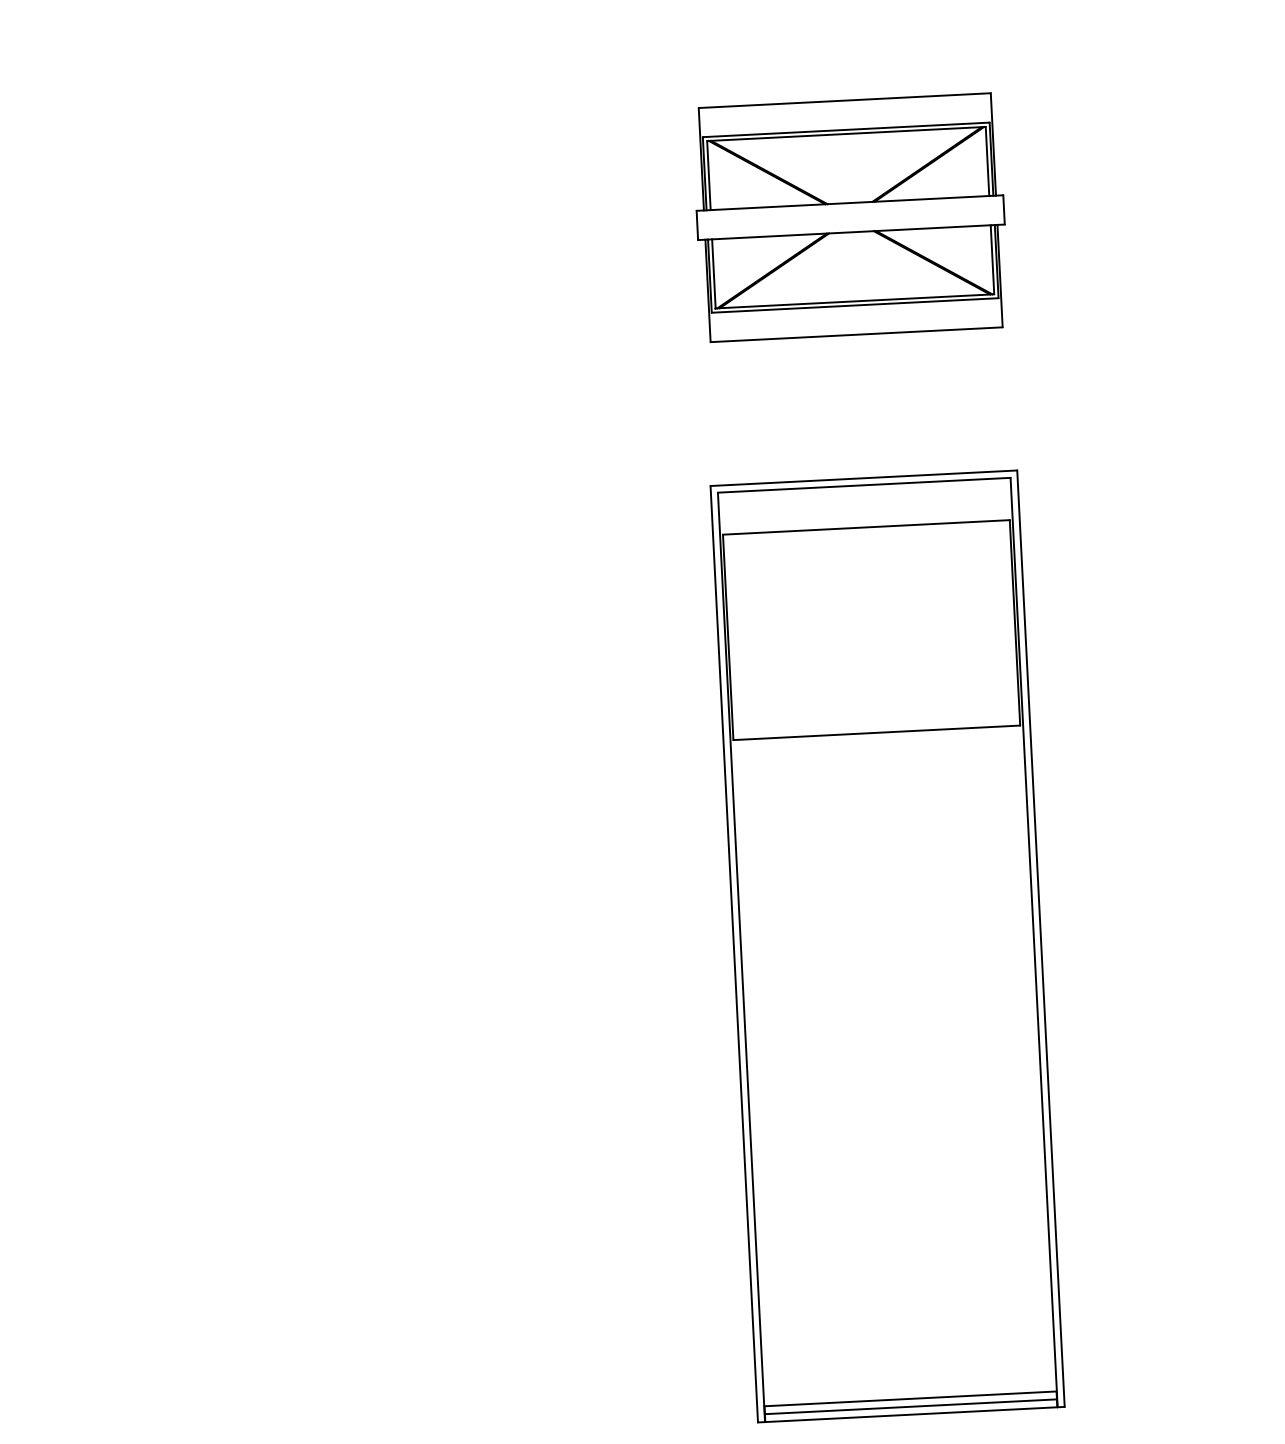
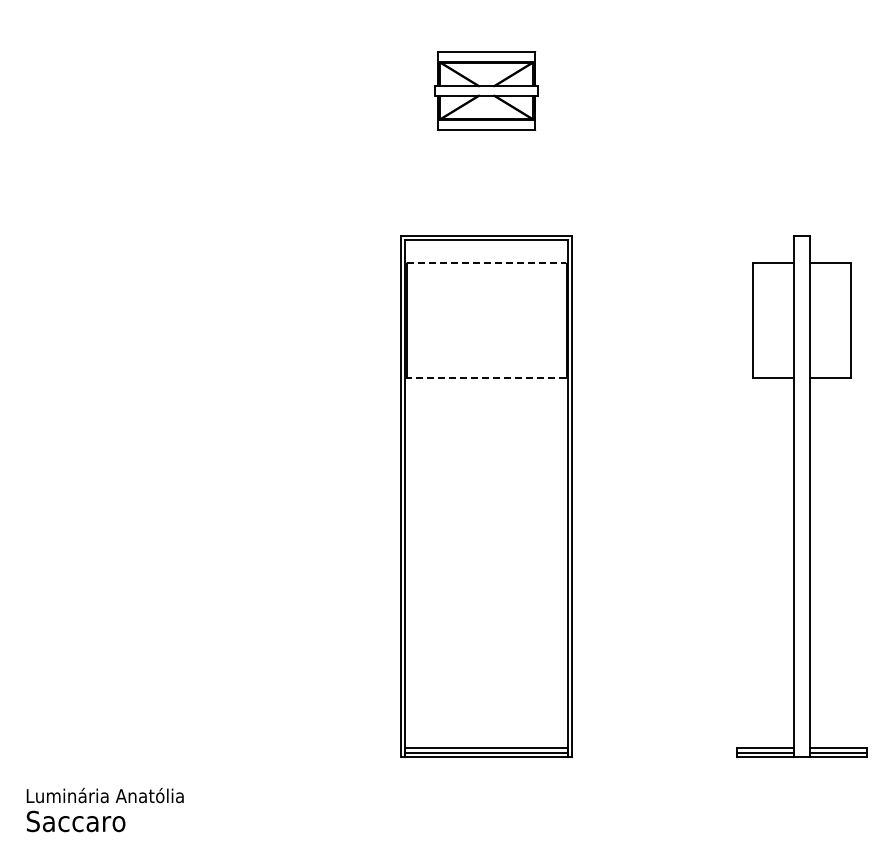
part: (850, 216) -> (486, 90), size x0.6
line: (865, 527) -> (486, 263), solid -> dashed
line: (876, 732) -> (486, 377), solid -> dashed

